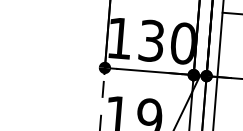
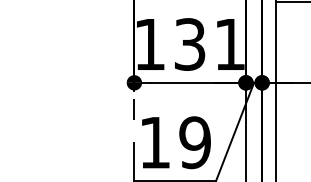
text: (183, 43) -> (229, 44), 130 -> 131

